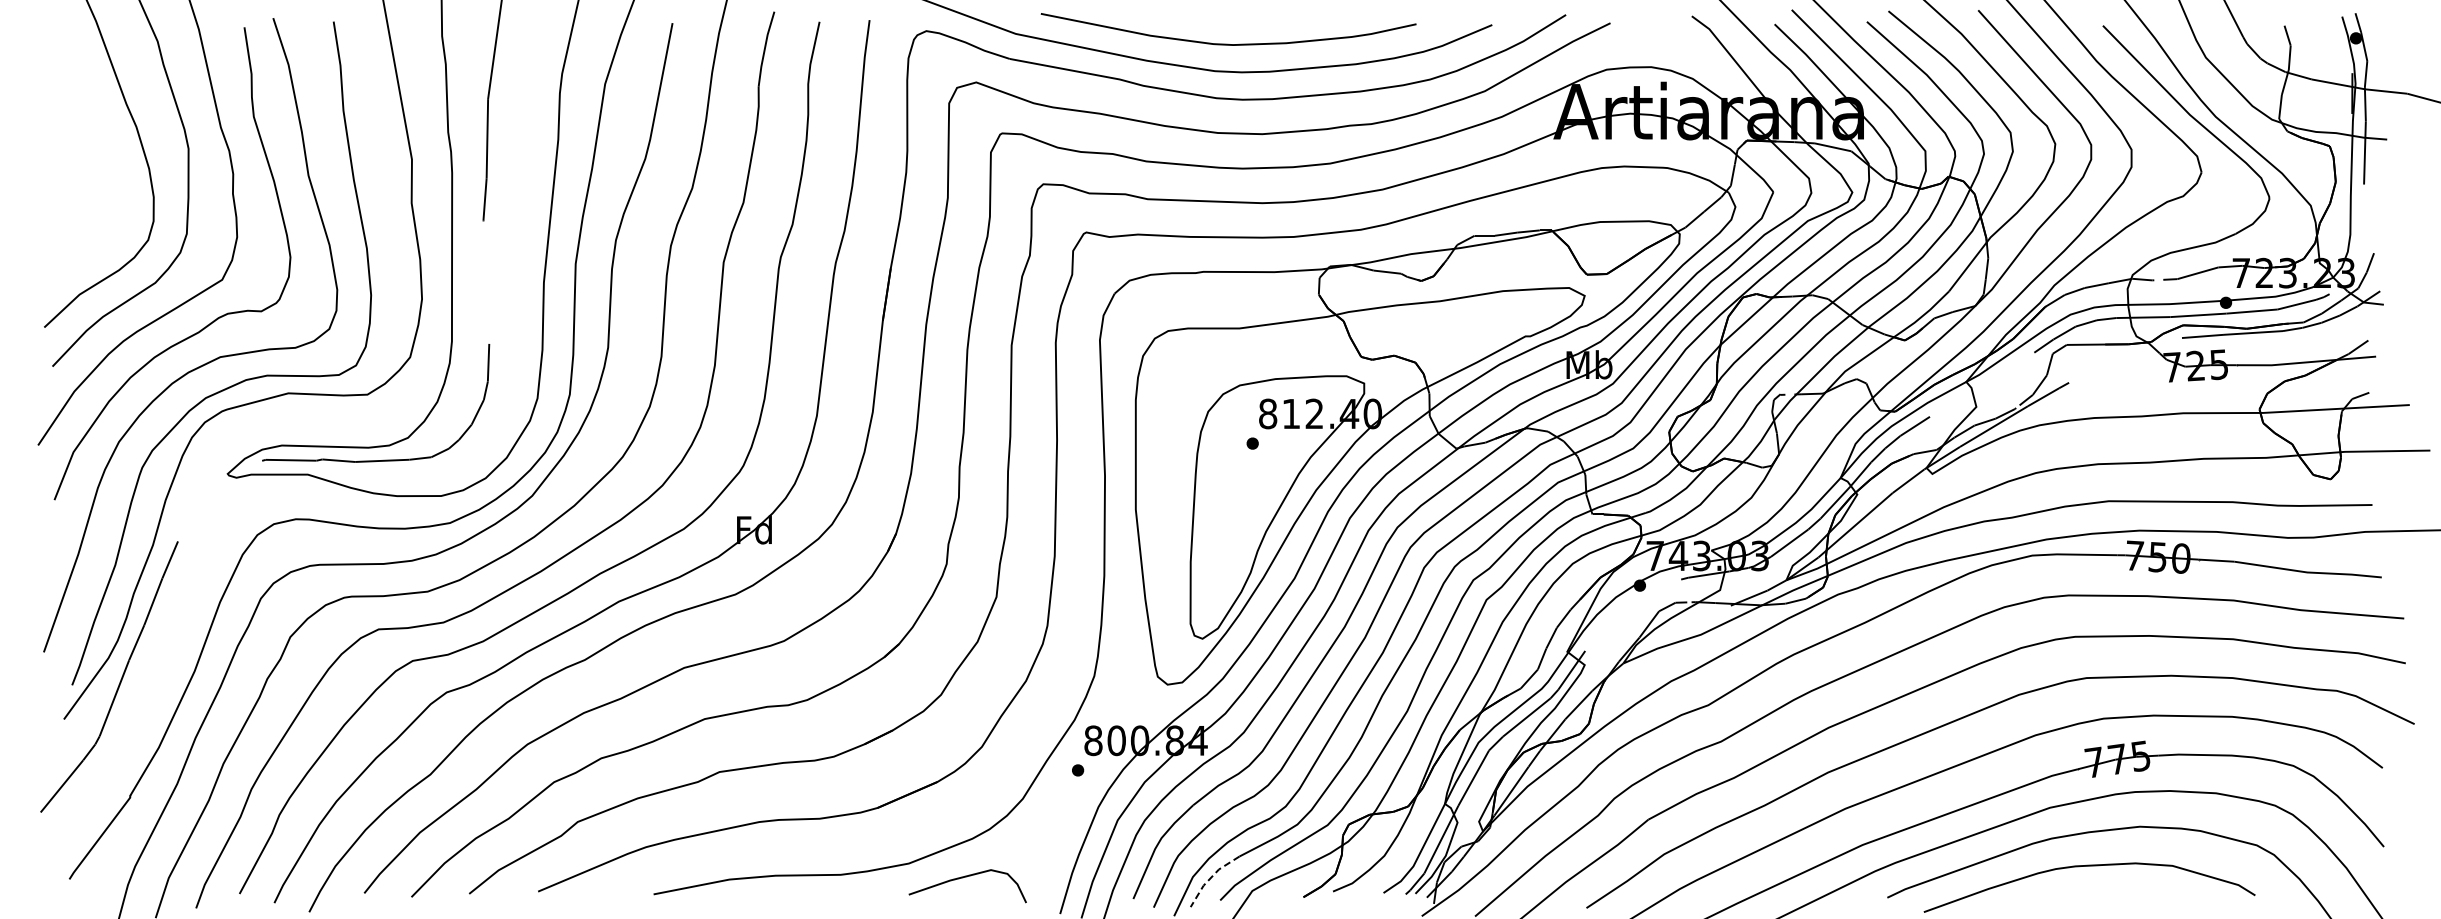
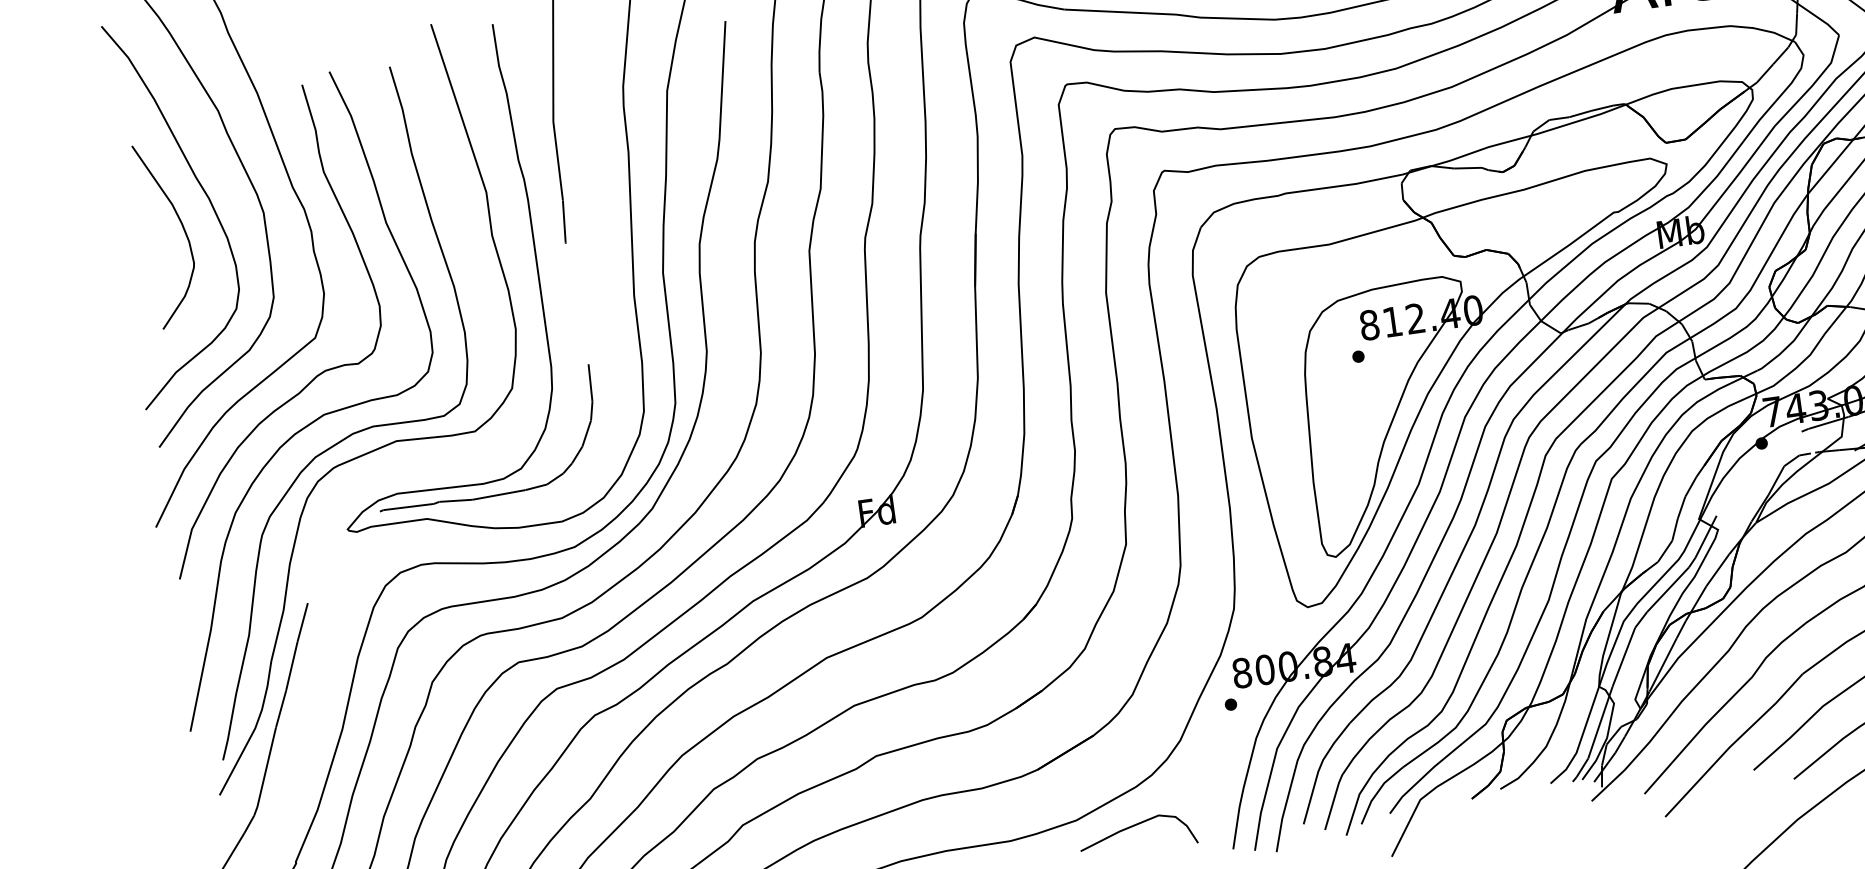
curve: (106, 154) -> (183, 229), added
line: (1210, 877) -> (1377, 792), dashed -> solid

